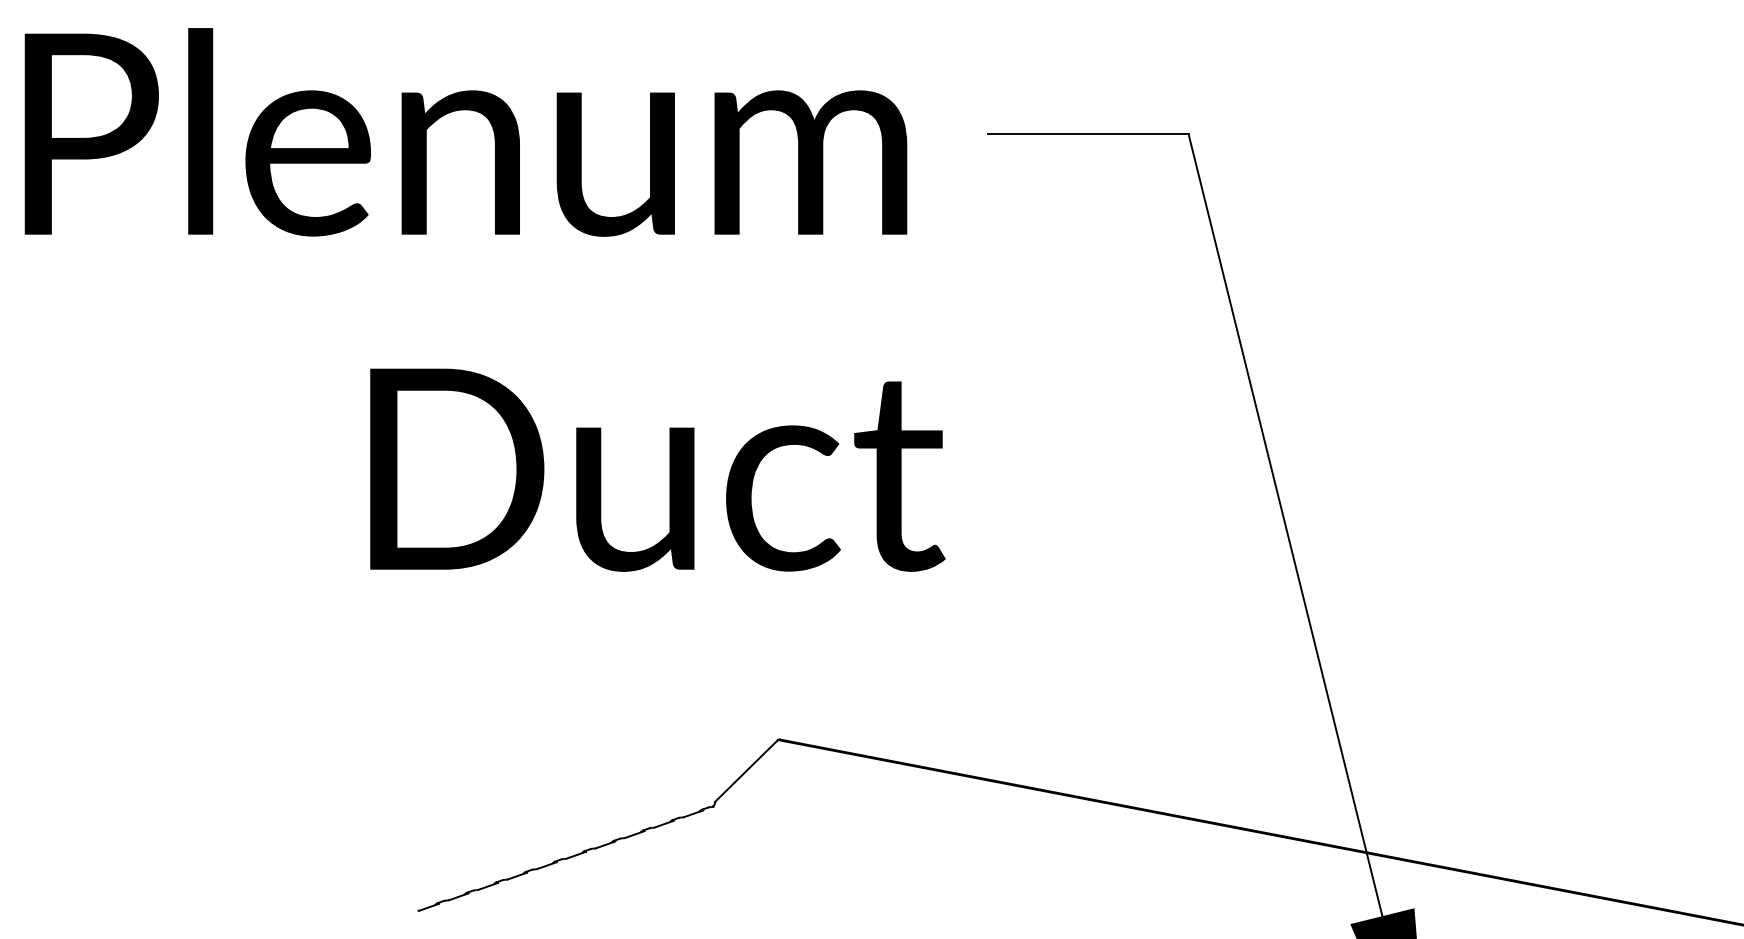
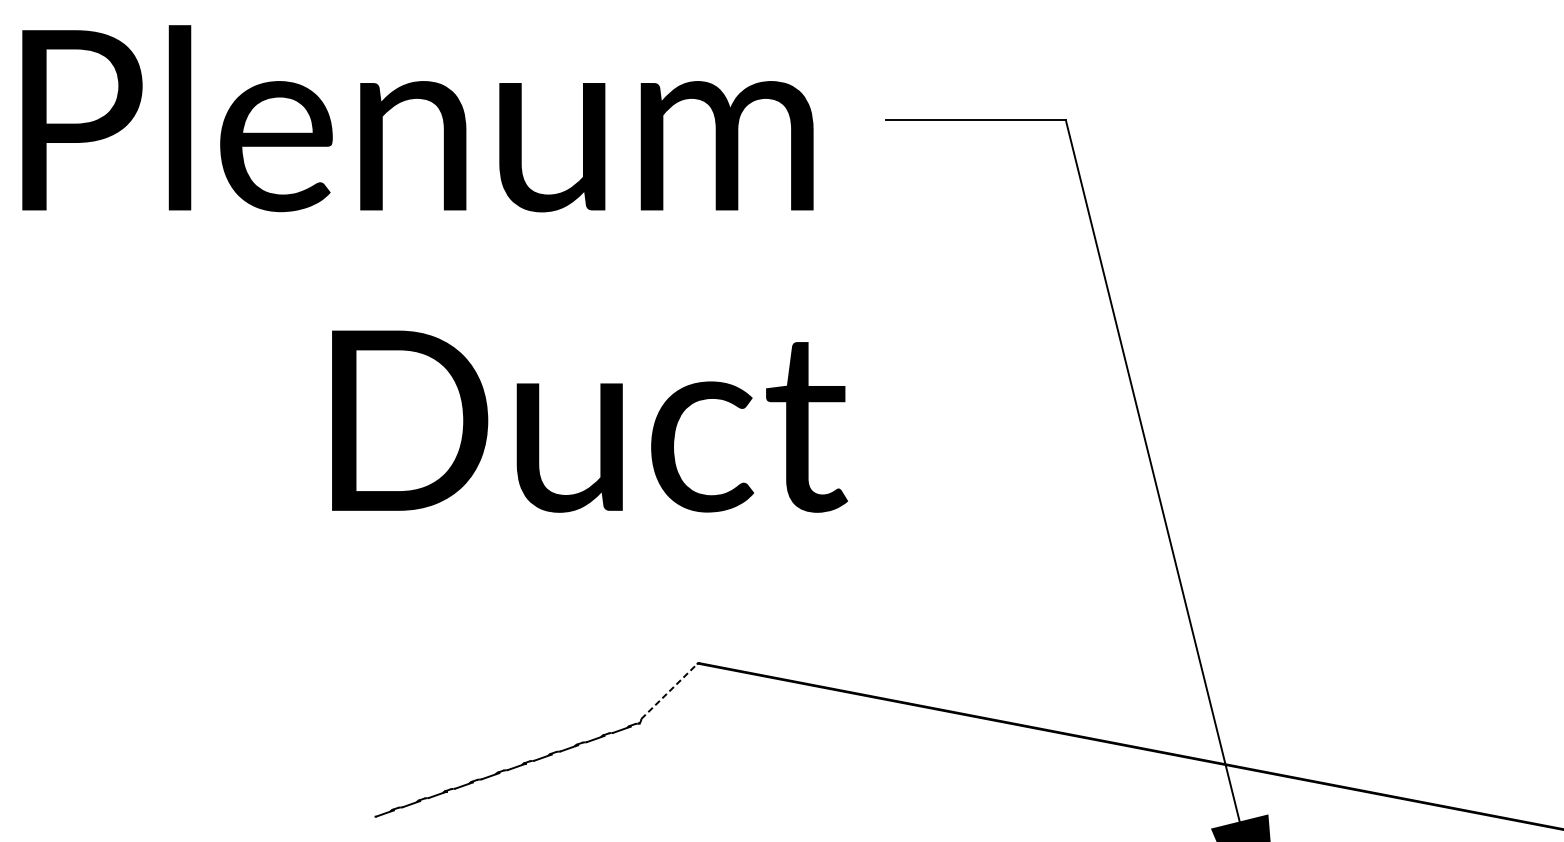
line: (746, 770) -> (669, 690), solid -> dashed

